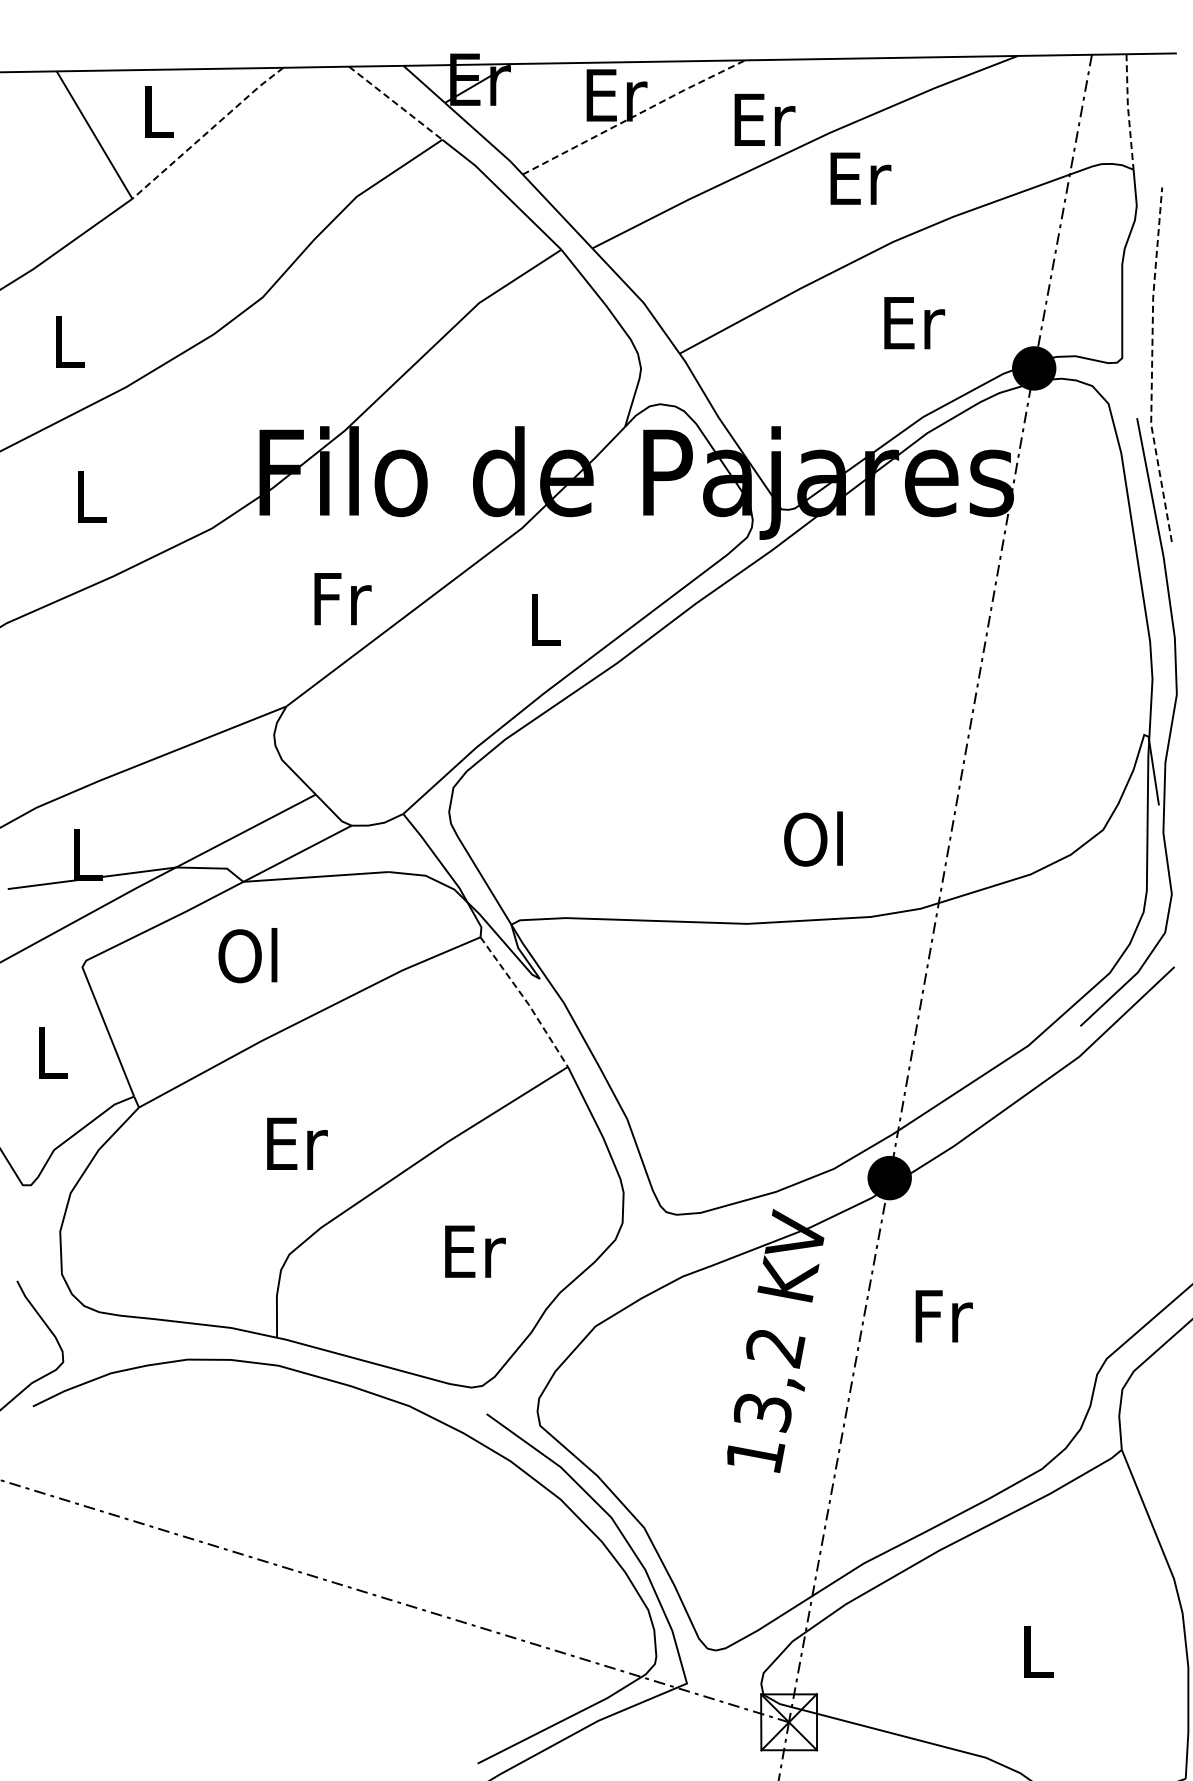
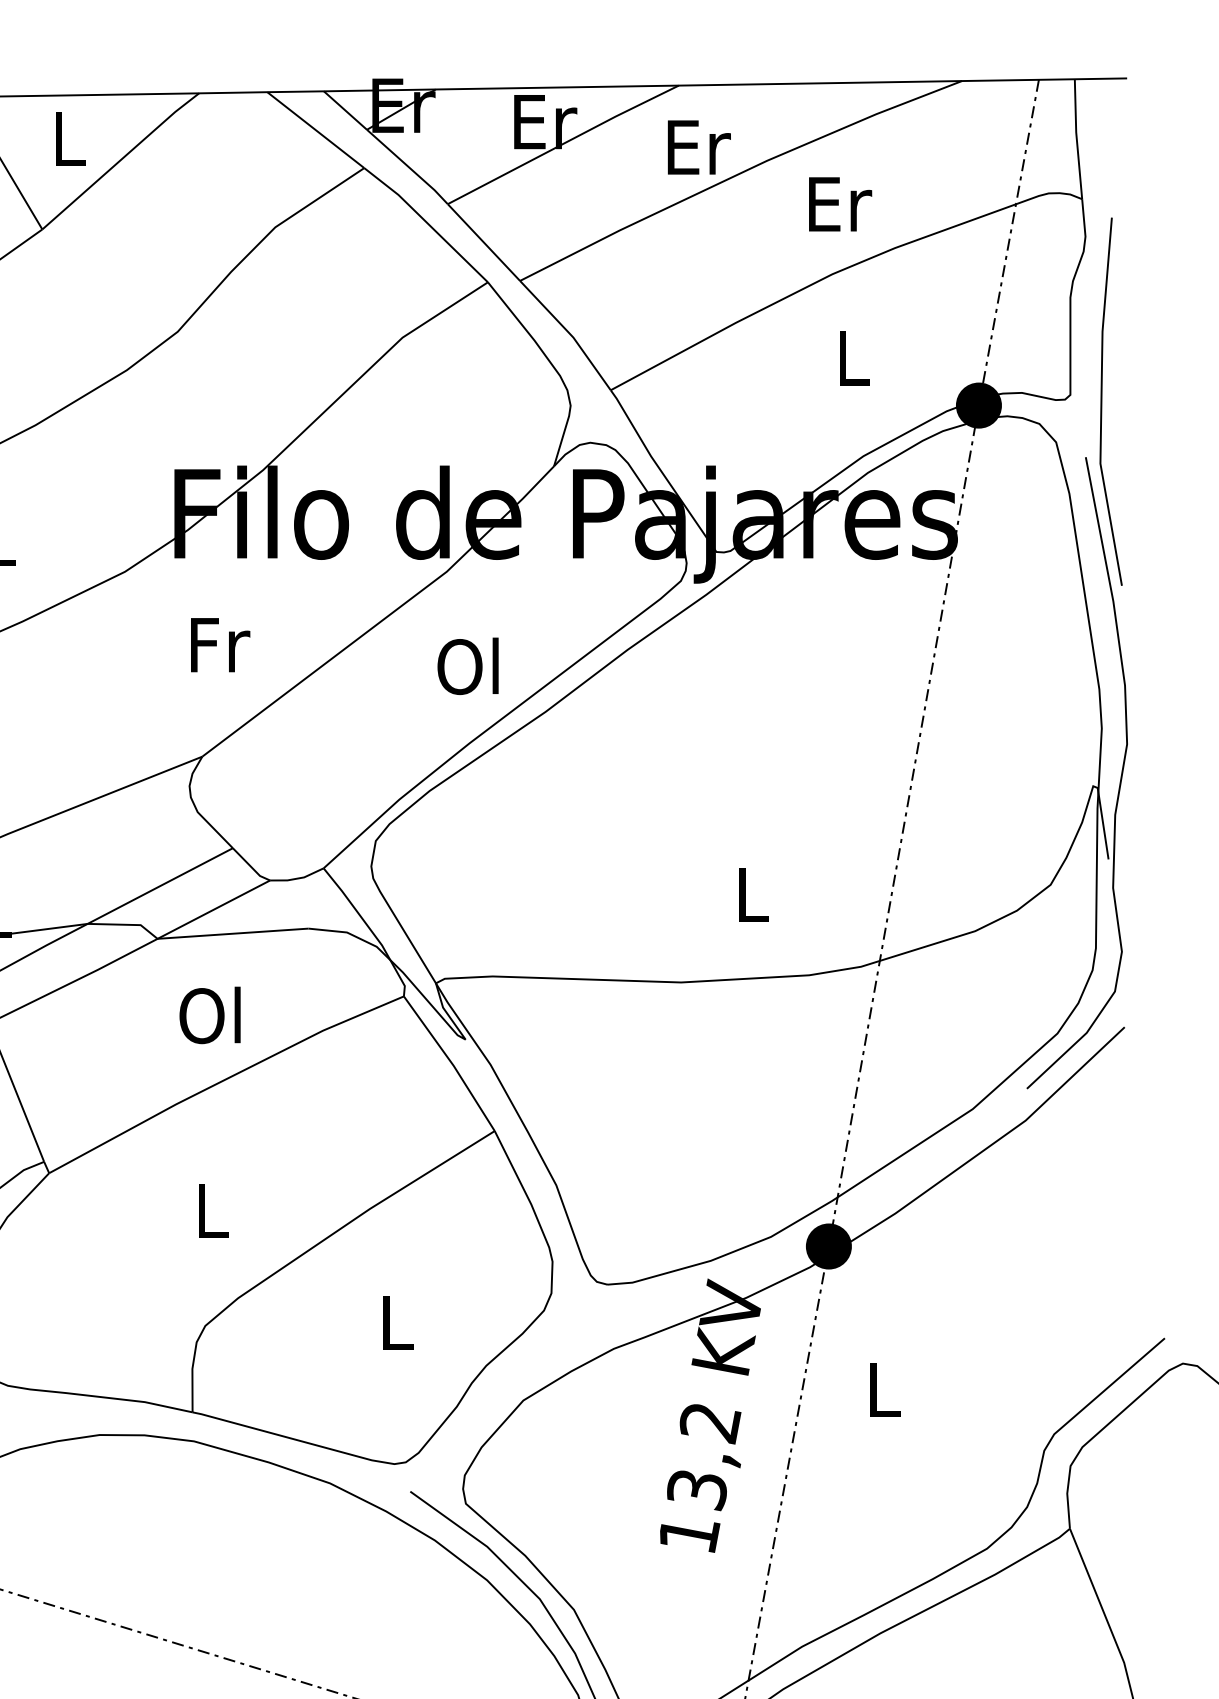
line: (396, 103) -> (316, 130), dashed -> solid
line: (1128, 111) -> (1076, 138), dashed -> solid
line: (634, 116) -> (563, 143), dashed -> solid
line: (208, 132) -> (121, 160), dashed -> solid
text: (860, 178) -> (840, 204), moved
text: (914, 323) -> (854, 358), Er -> L
line: (1152, 364) -> (1101, 401), dashed -> solid
text: (342, 599) -> (220, 645), moved
text: (542, 619) -> (468, 666), L -> Ol
text: (813, 838) -> (749, 893), Ol -> L
text: (247, 955) -> (209, 1015), moved
line: (526, 1001) -> (451, 1063), dashed -> solid
text: (297, 1143) -> (213, 1210), Er -> L
text: (475, 1251) -> (398, 1322), Er -> L
text: (943, 1316) -> (884, 1390), Fr -> L

